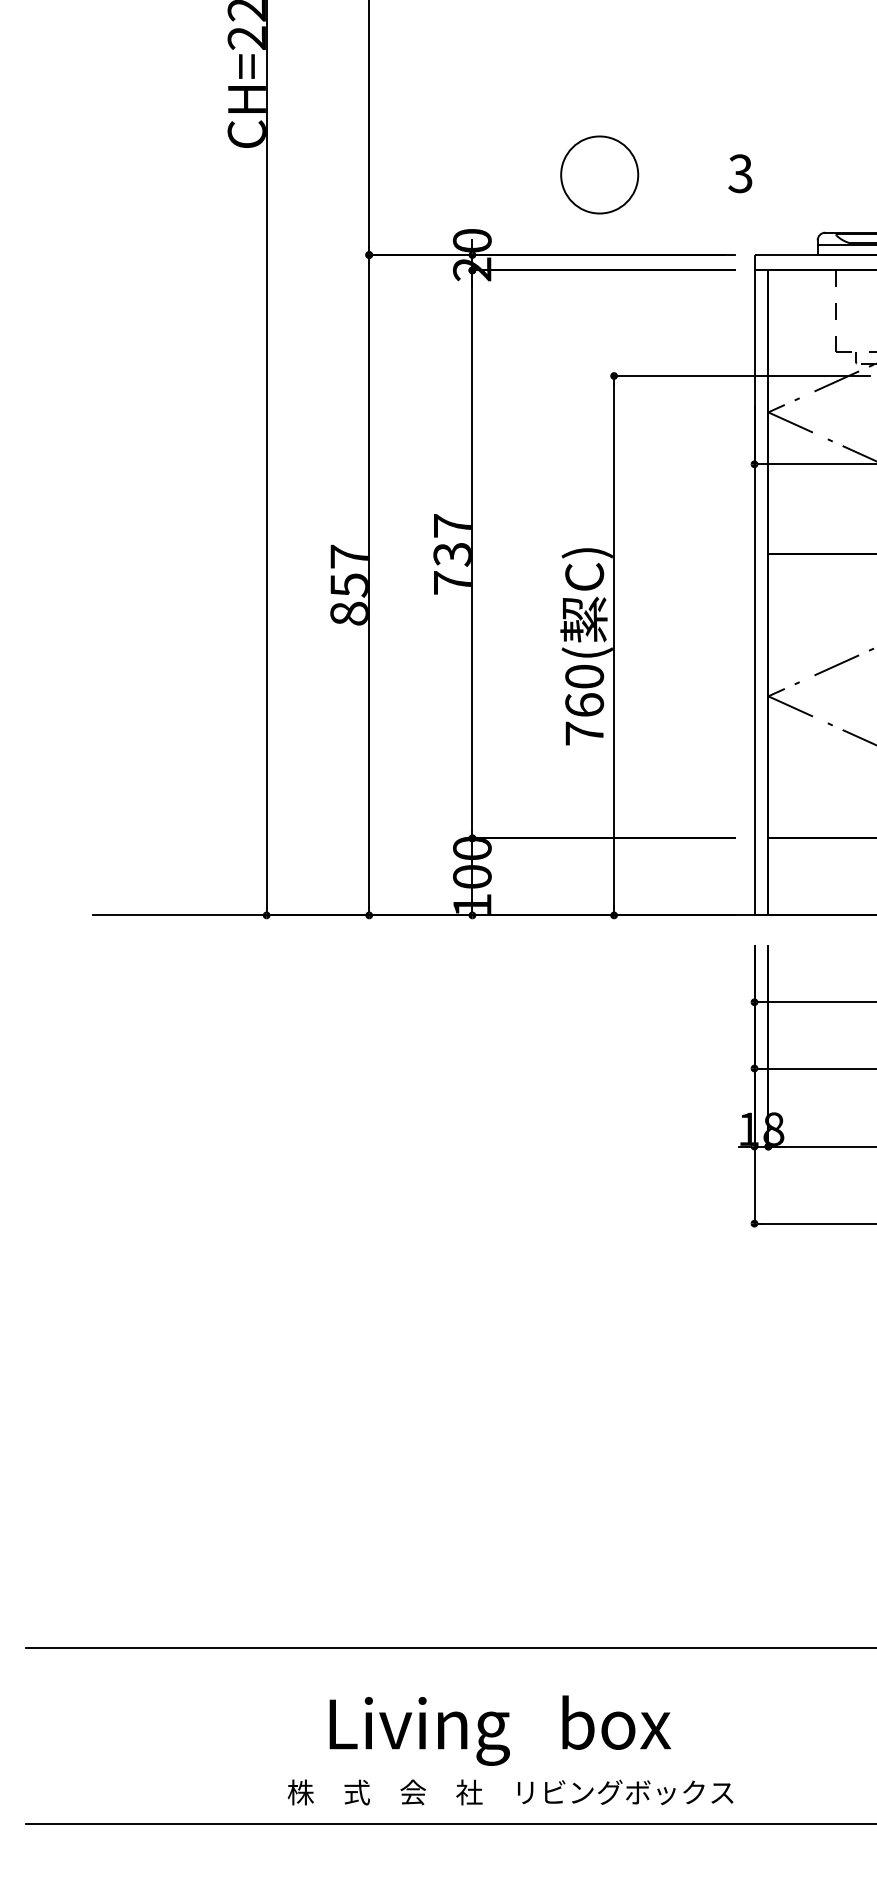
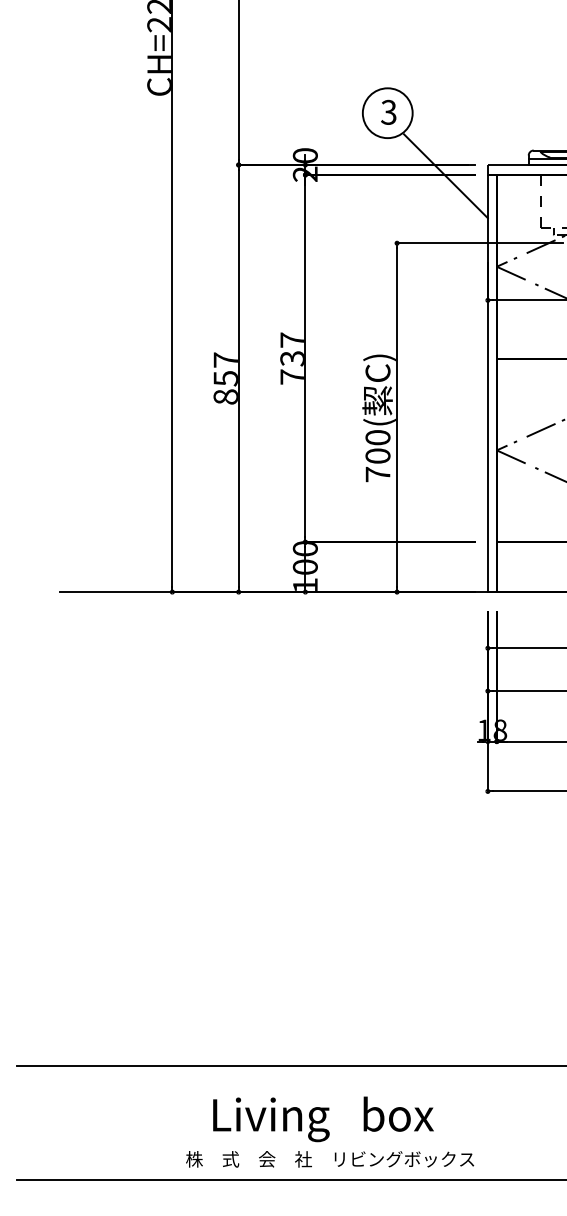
text: (740, 172) -> (388, 111), moved
line: (688, 272) -> (445, 176), added
text: (583, 704) -> (377, 455), 760( -> 700(

